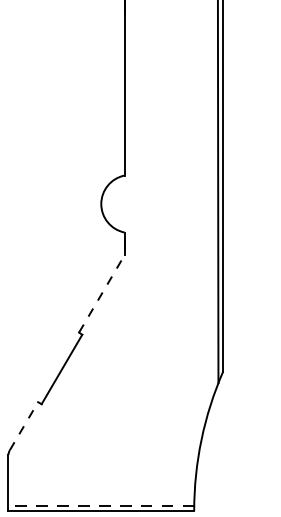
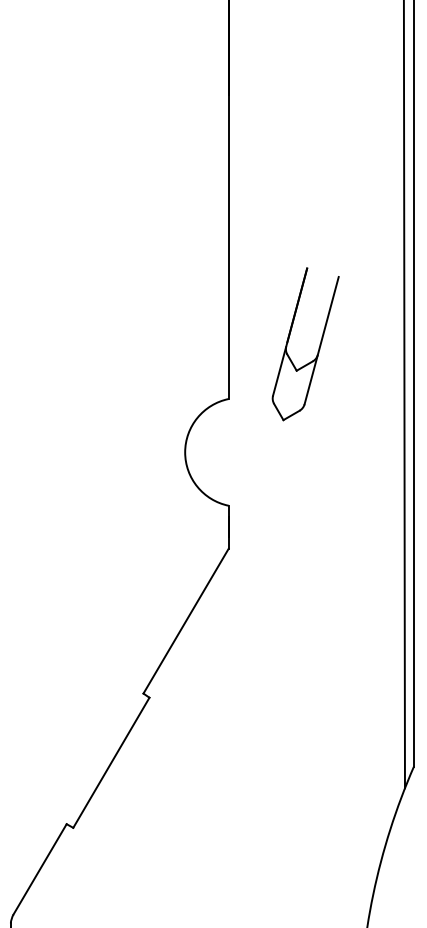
part: (171, 149) -> (316, 350), added
line: (101, 293) -> (185, 620), dashed -> solid
line: (23, 426) -> (39, 869), dashed -> solid

